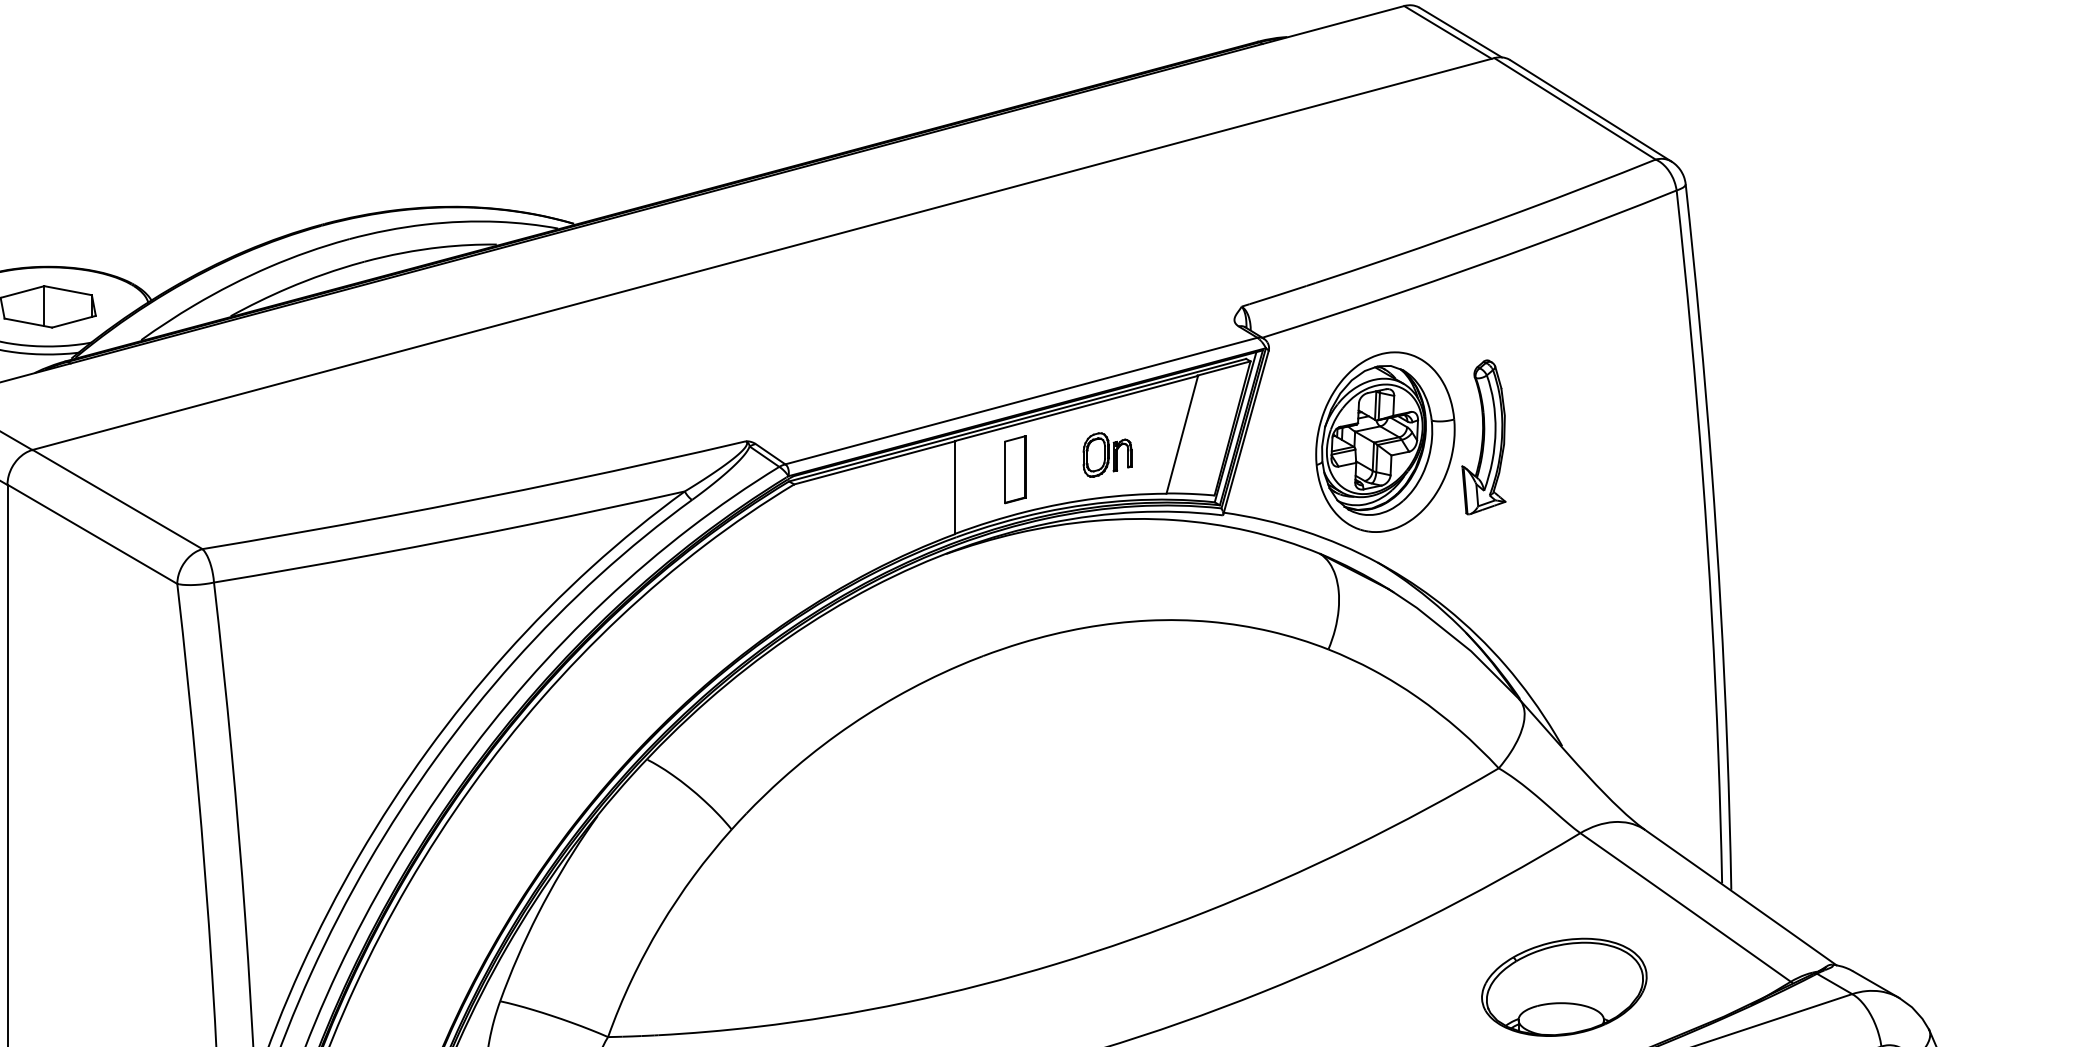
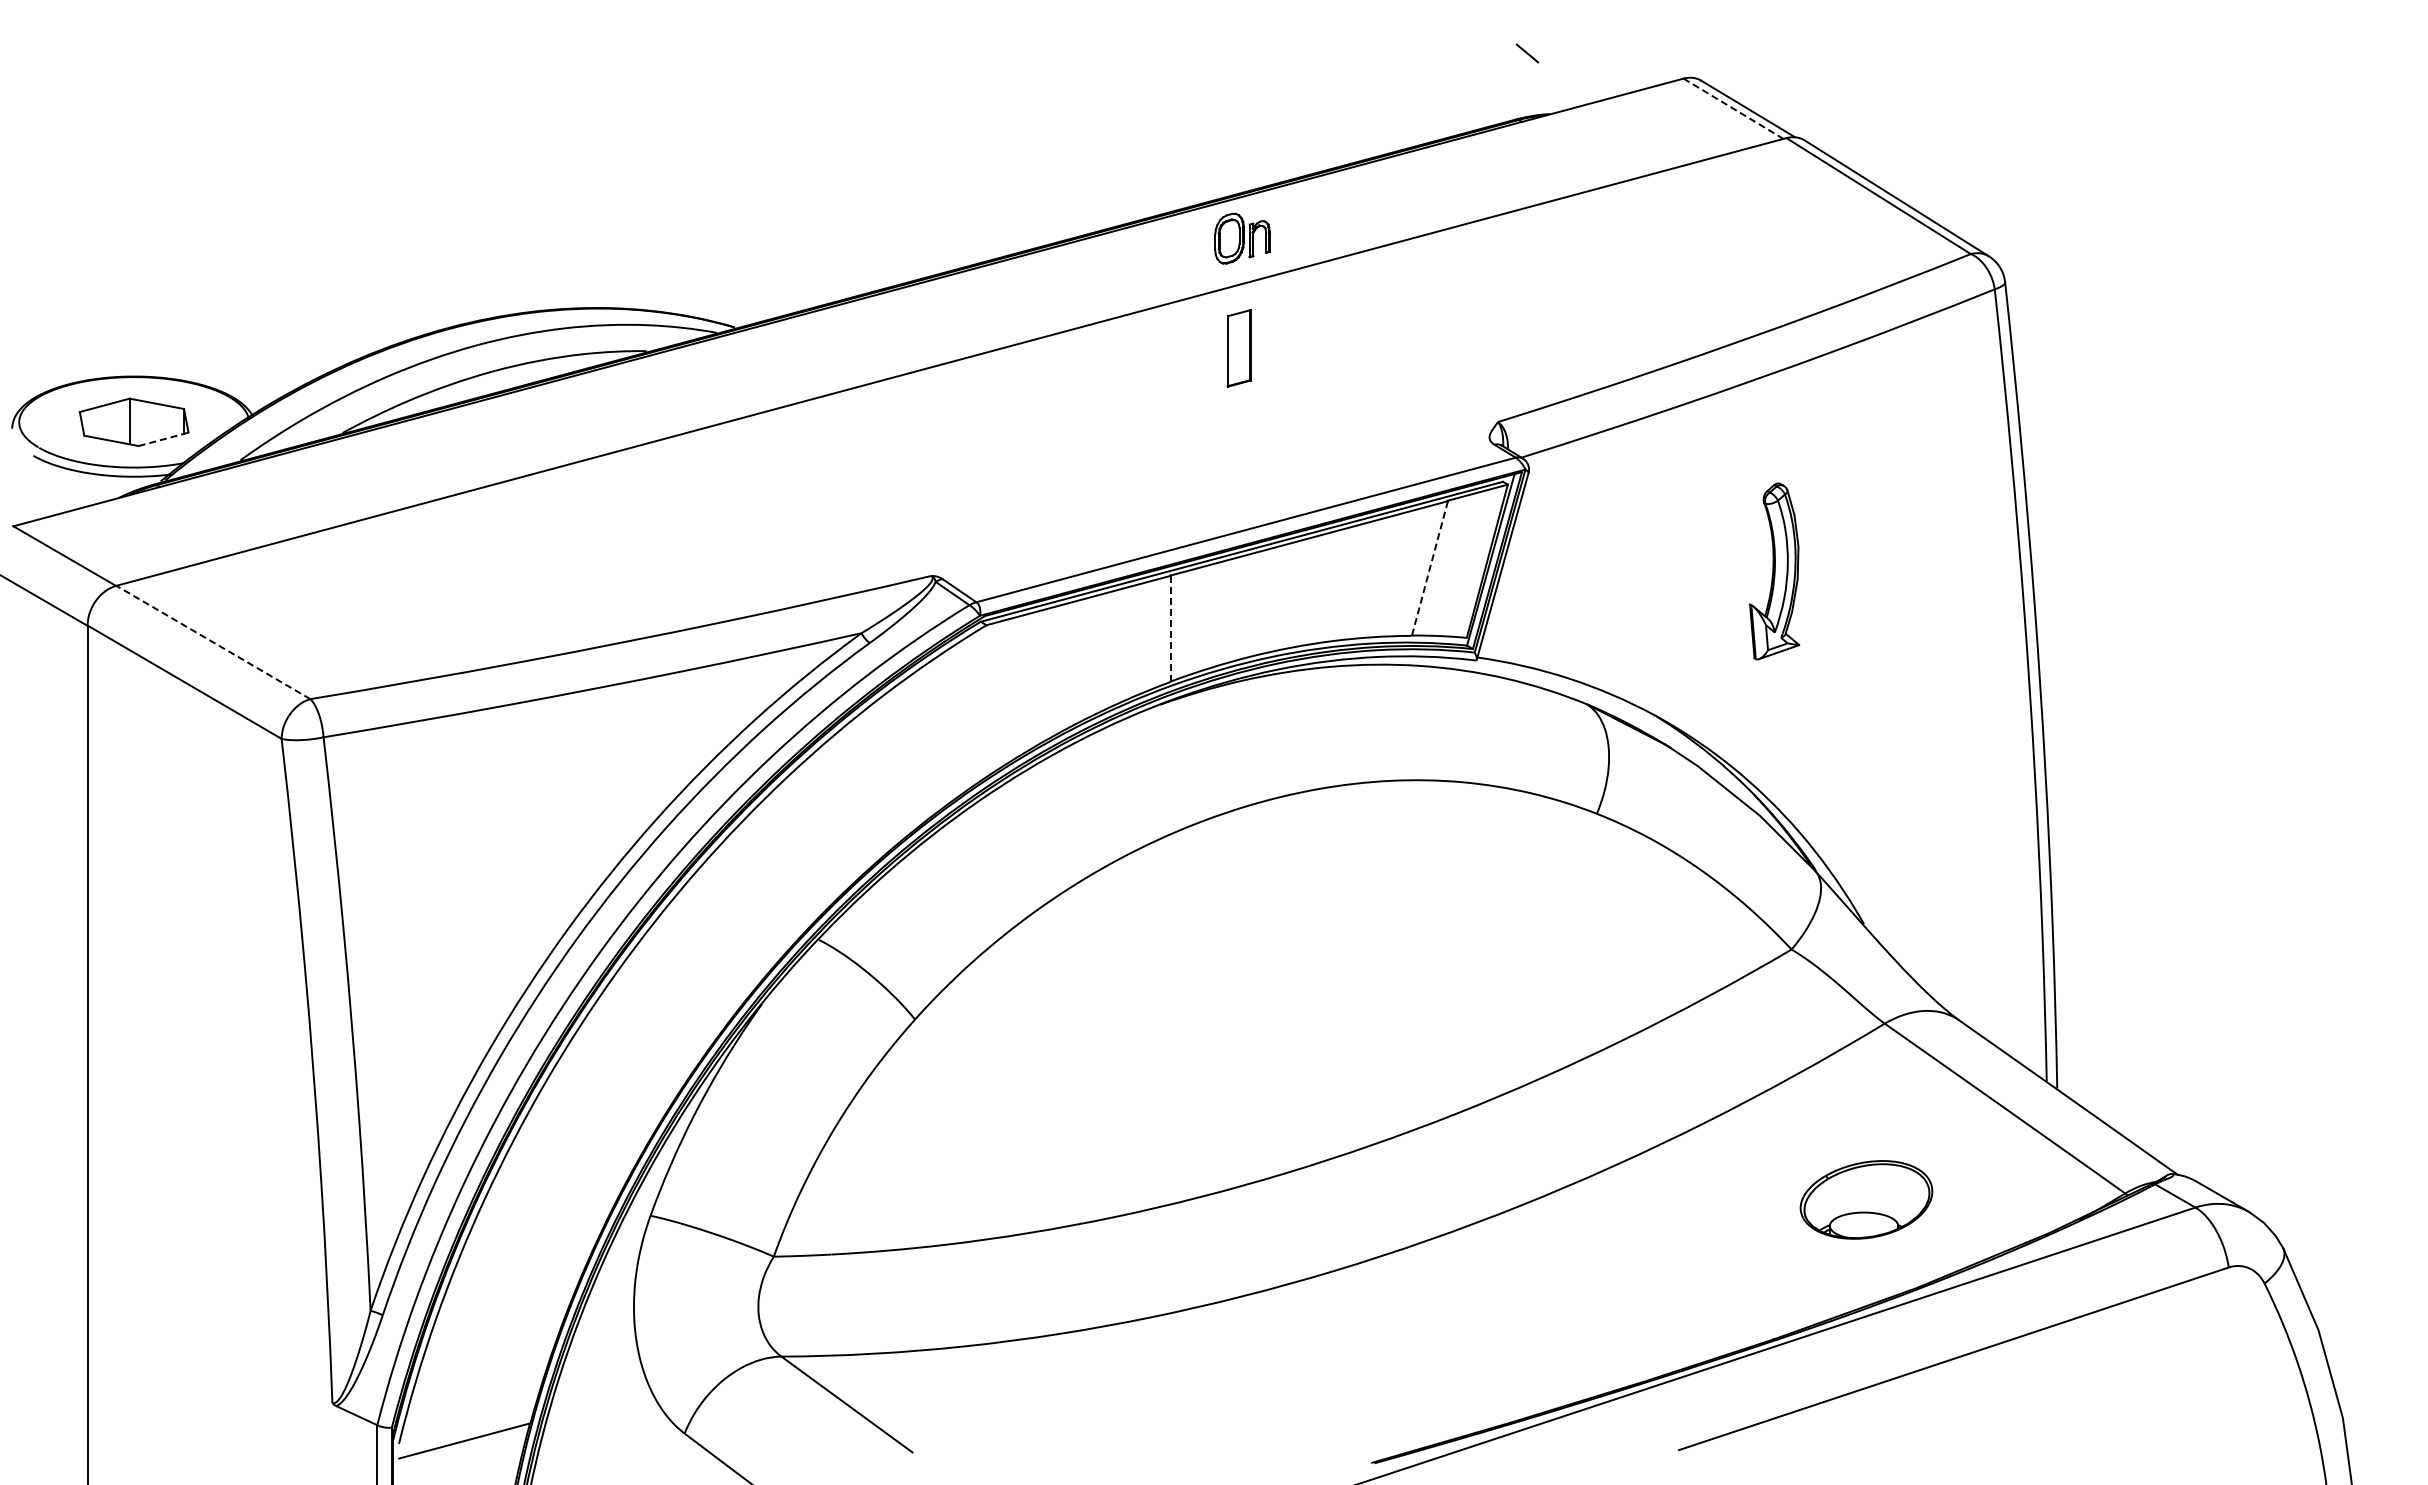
line: (1447, 33) -> (1733, 109), solid -> dashed
line: (73, 321) -> (163, 439), solid -> dashed
line: (1181, 434) -> (1429, 568), solid -> dashed
part: (1385, 441) -> (1662, 576), removed
part: (1107, 454) -> (1242, 238), moved
part: (1014, 469) -> (1238, 348), moved
line: (955, 488) -> (1170, 629), solid -> dashed
line: (116, 499) -> (212, 642), solid -> dashed
part: (1564, 987) -> (1866, 1199), size x0.7

